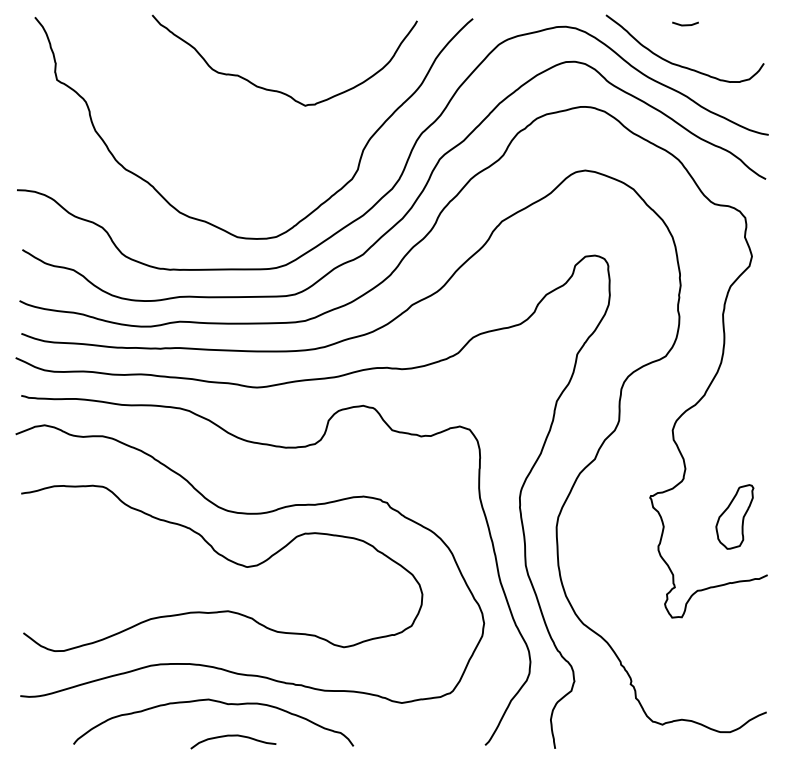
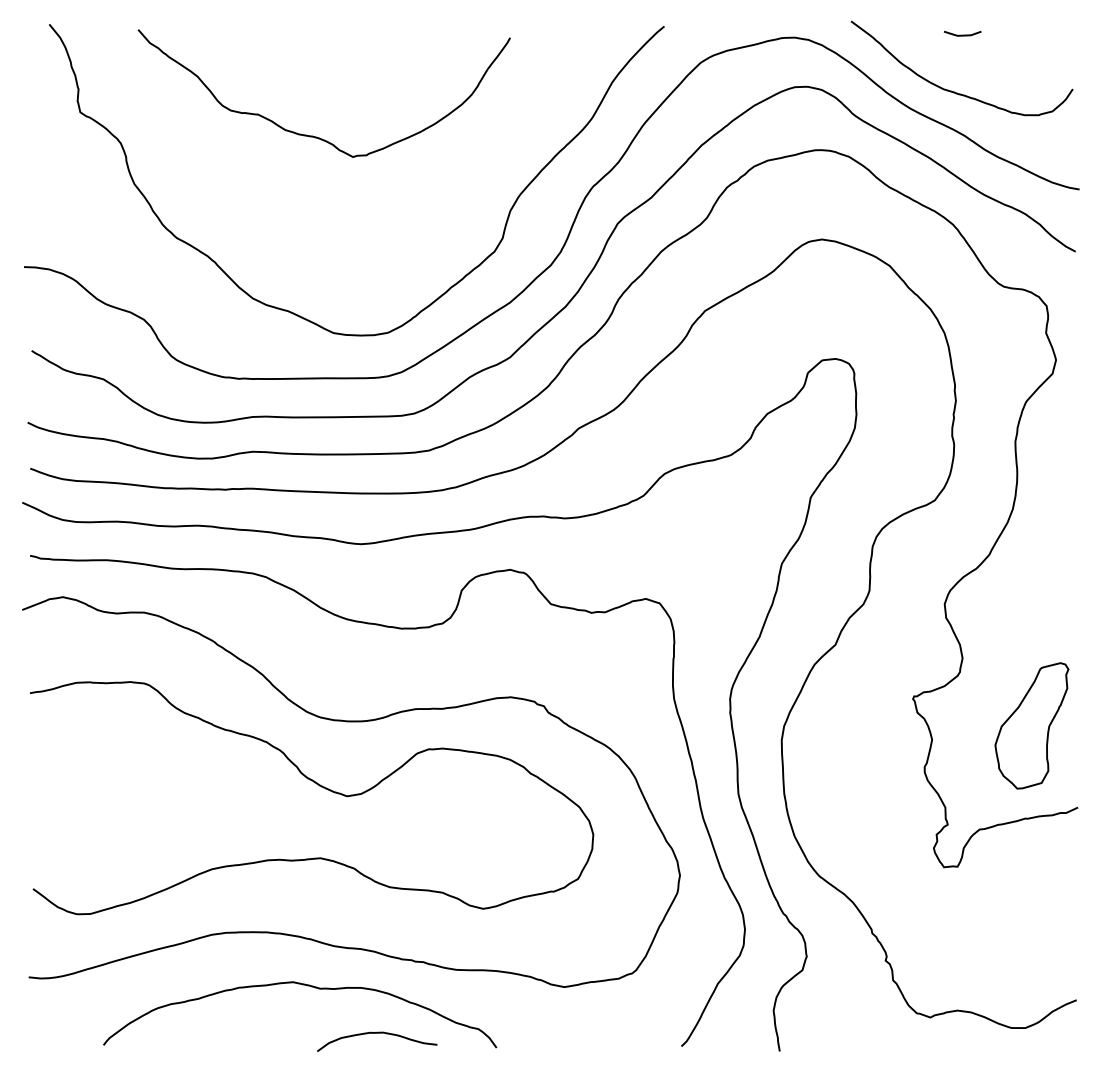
curve: (278, 90) -> (315, 135), moved
part: (734, 516) -> (1031, 725), size x1.4
curve: (233, 736) -> (377, 1034), moved

